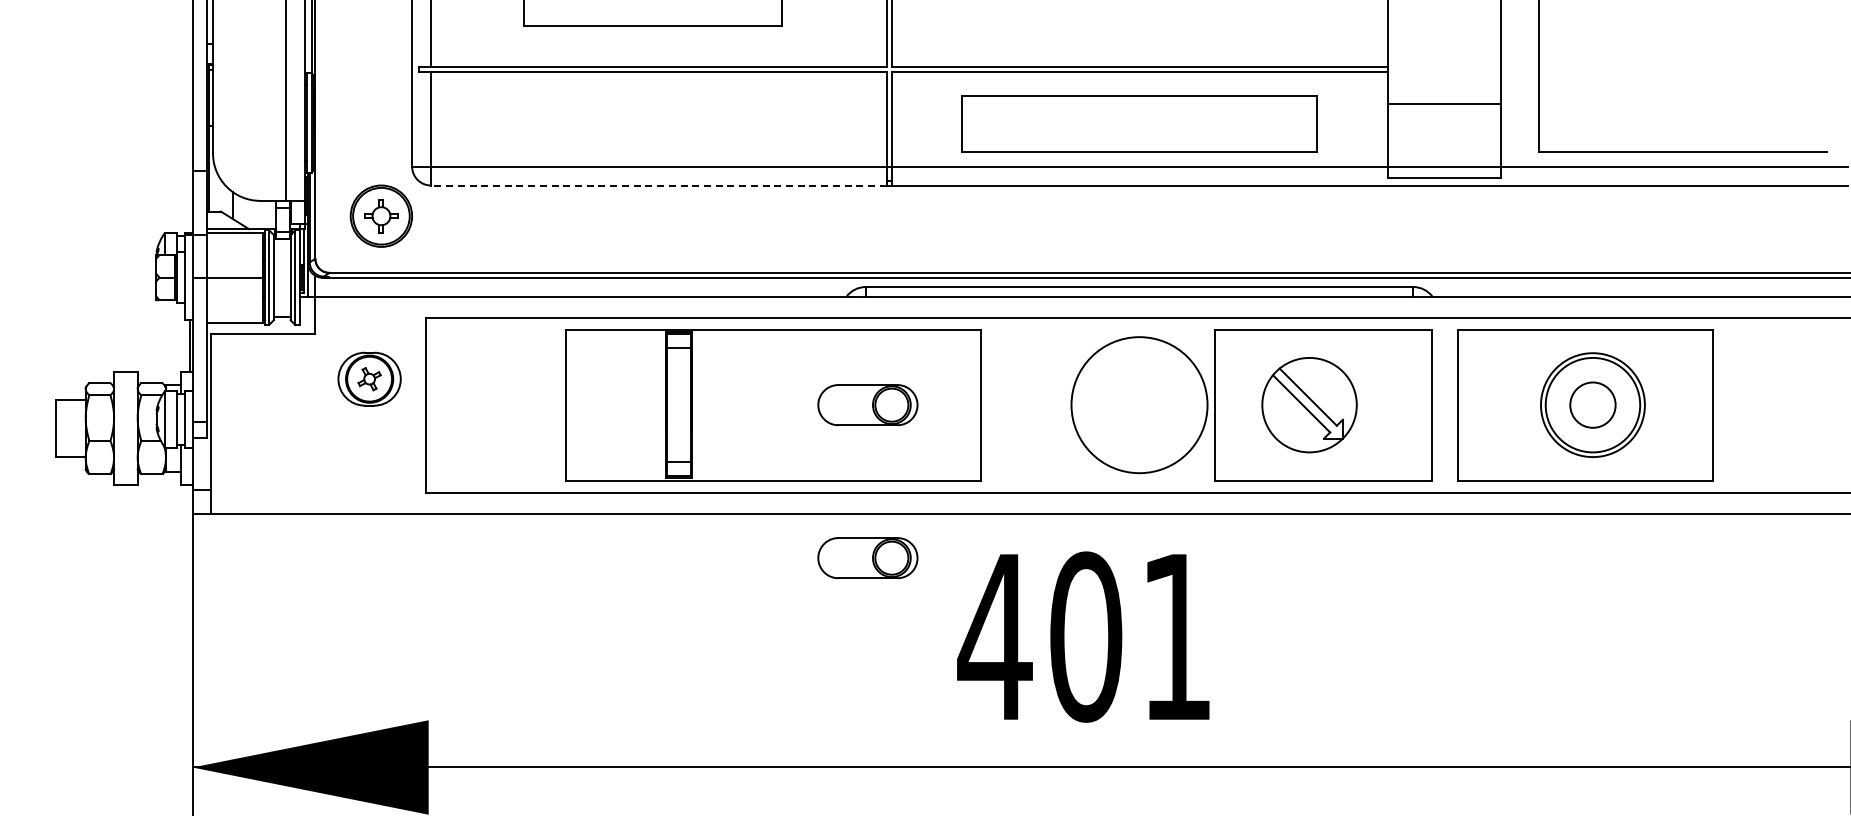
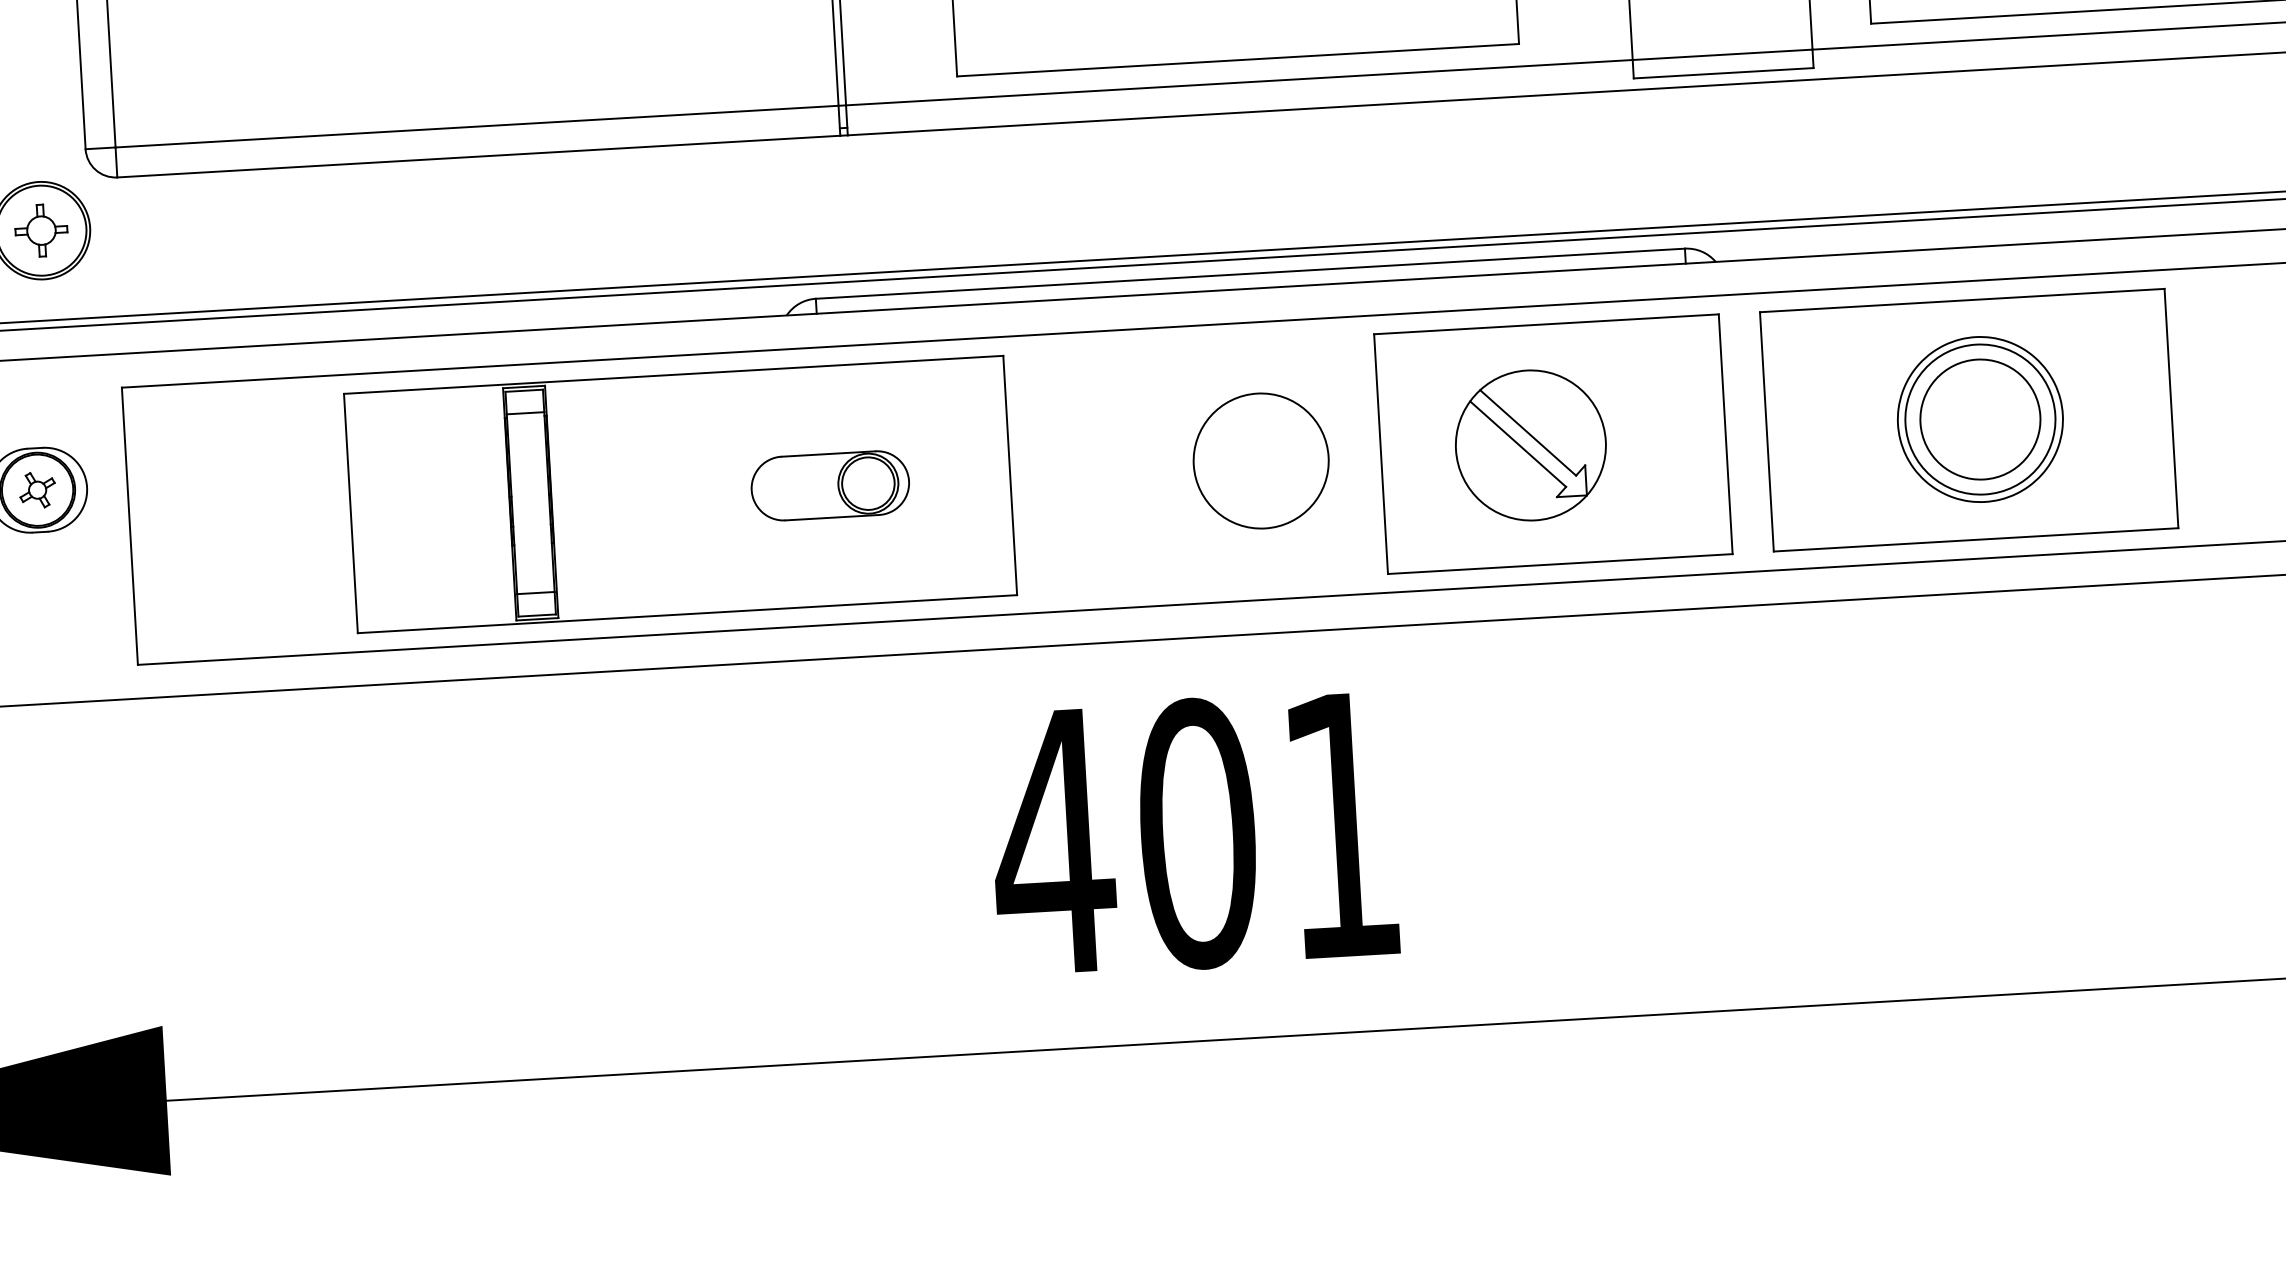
line: (658, 185) -> (478, 156), dashed -> solid
circle: (1139, 404) -> (1261, 459), size x0.62
circle: (1592, 404) -> (1979, 418), size x1.67
part: (867, 558) -> (843, 729), removed

